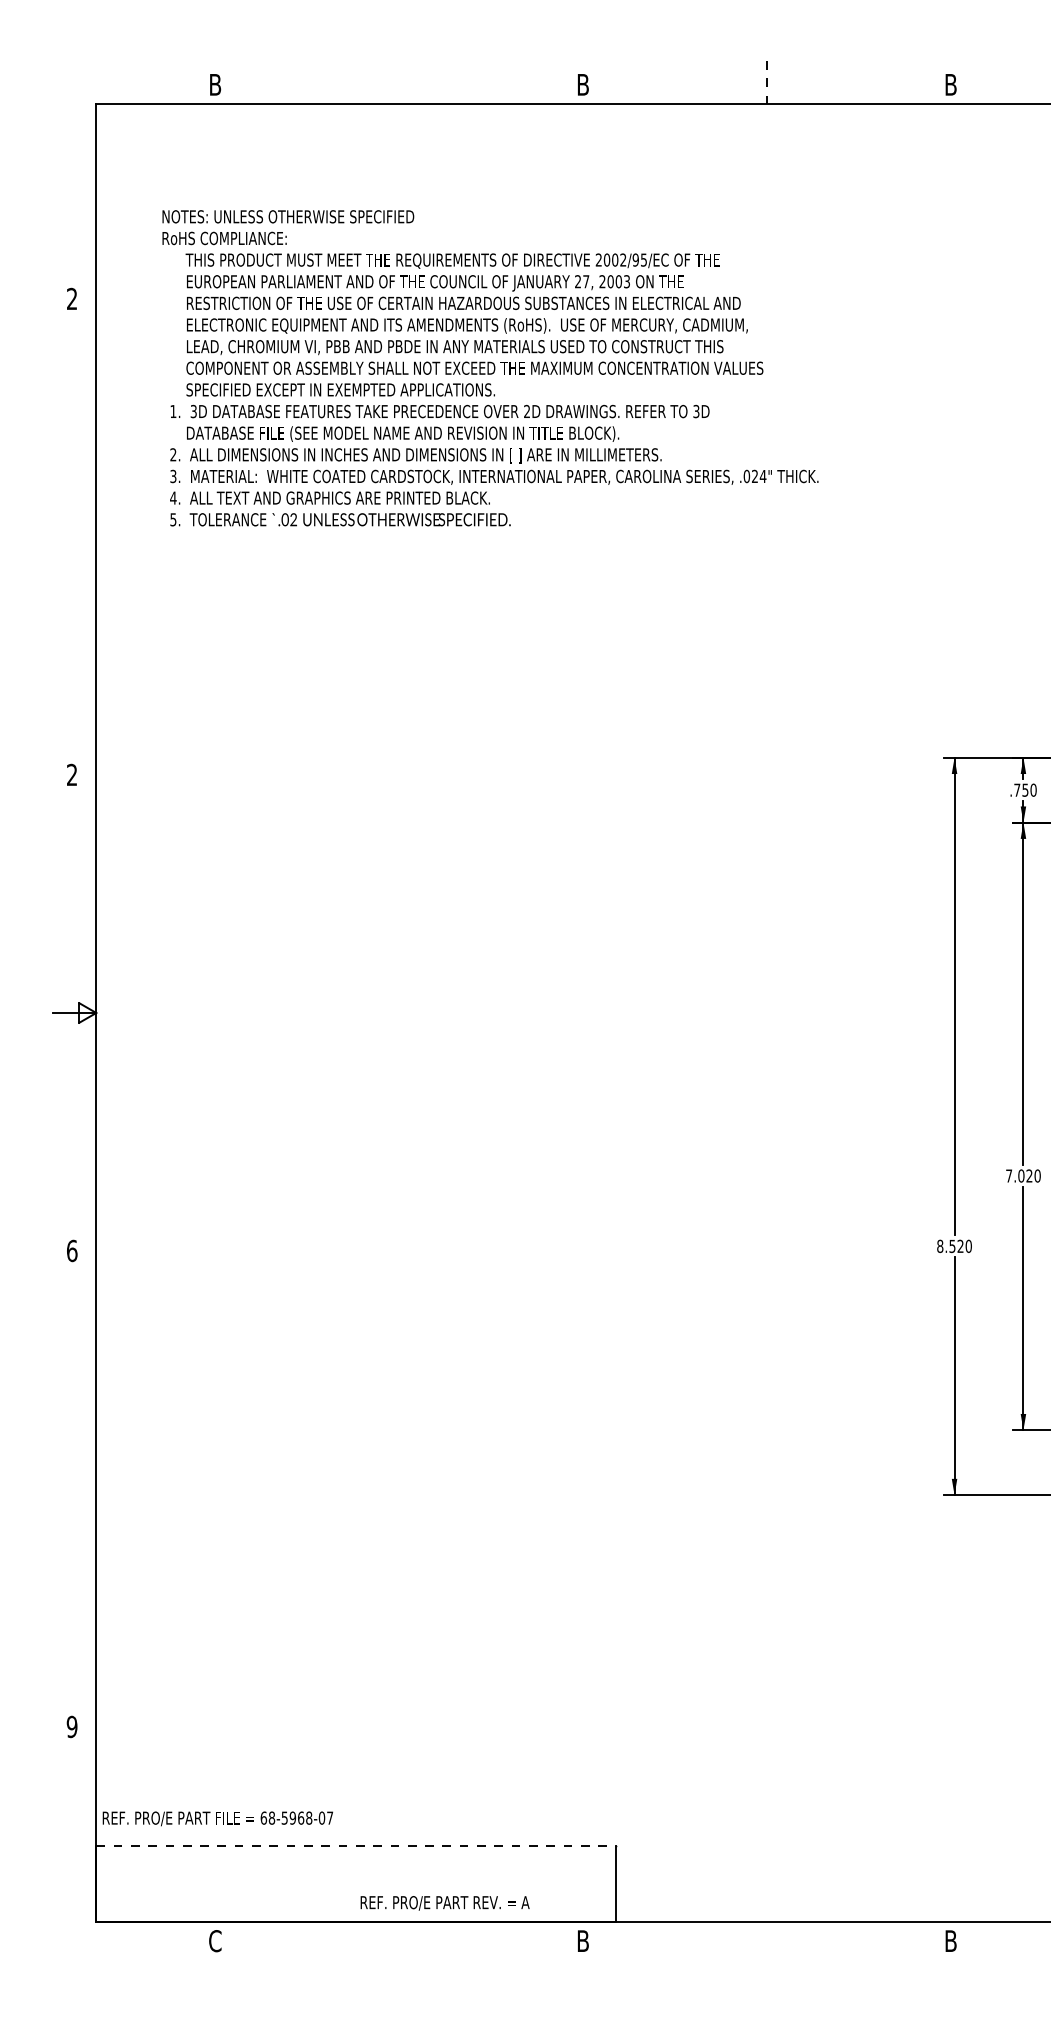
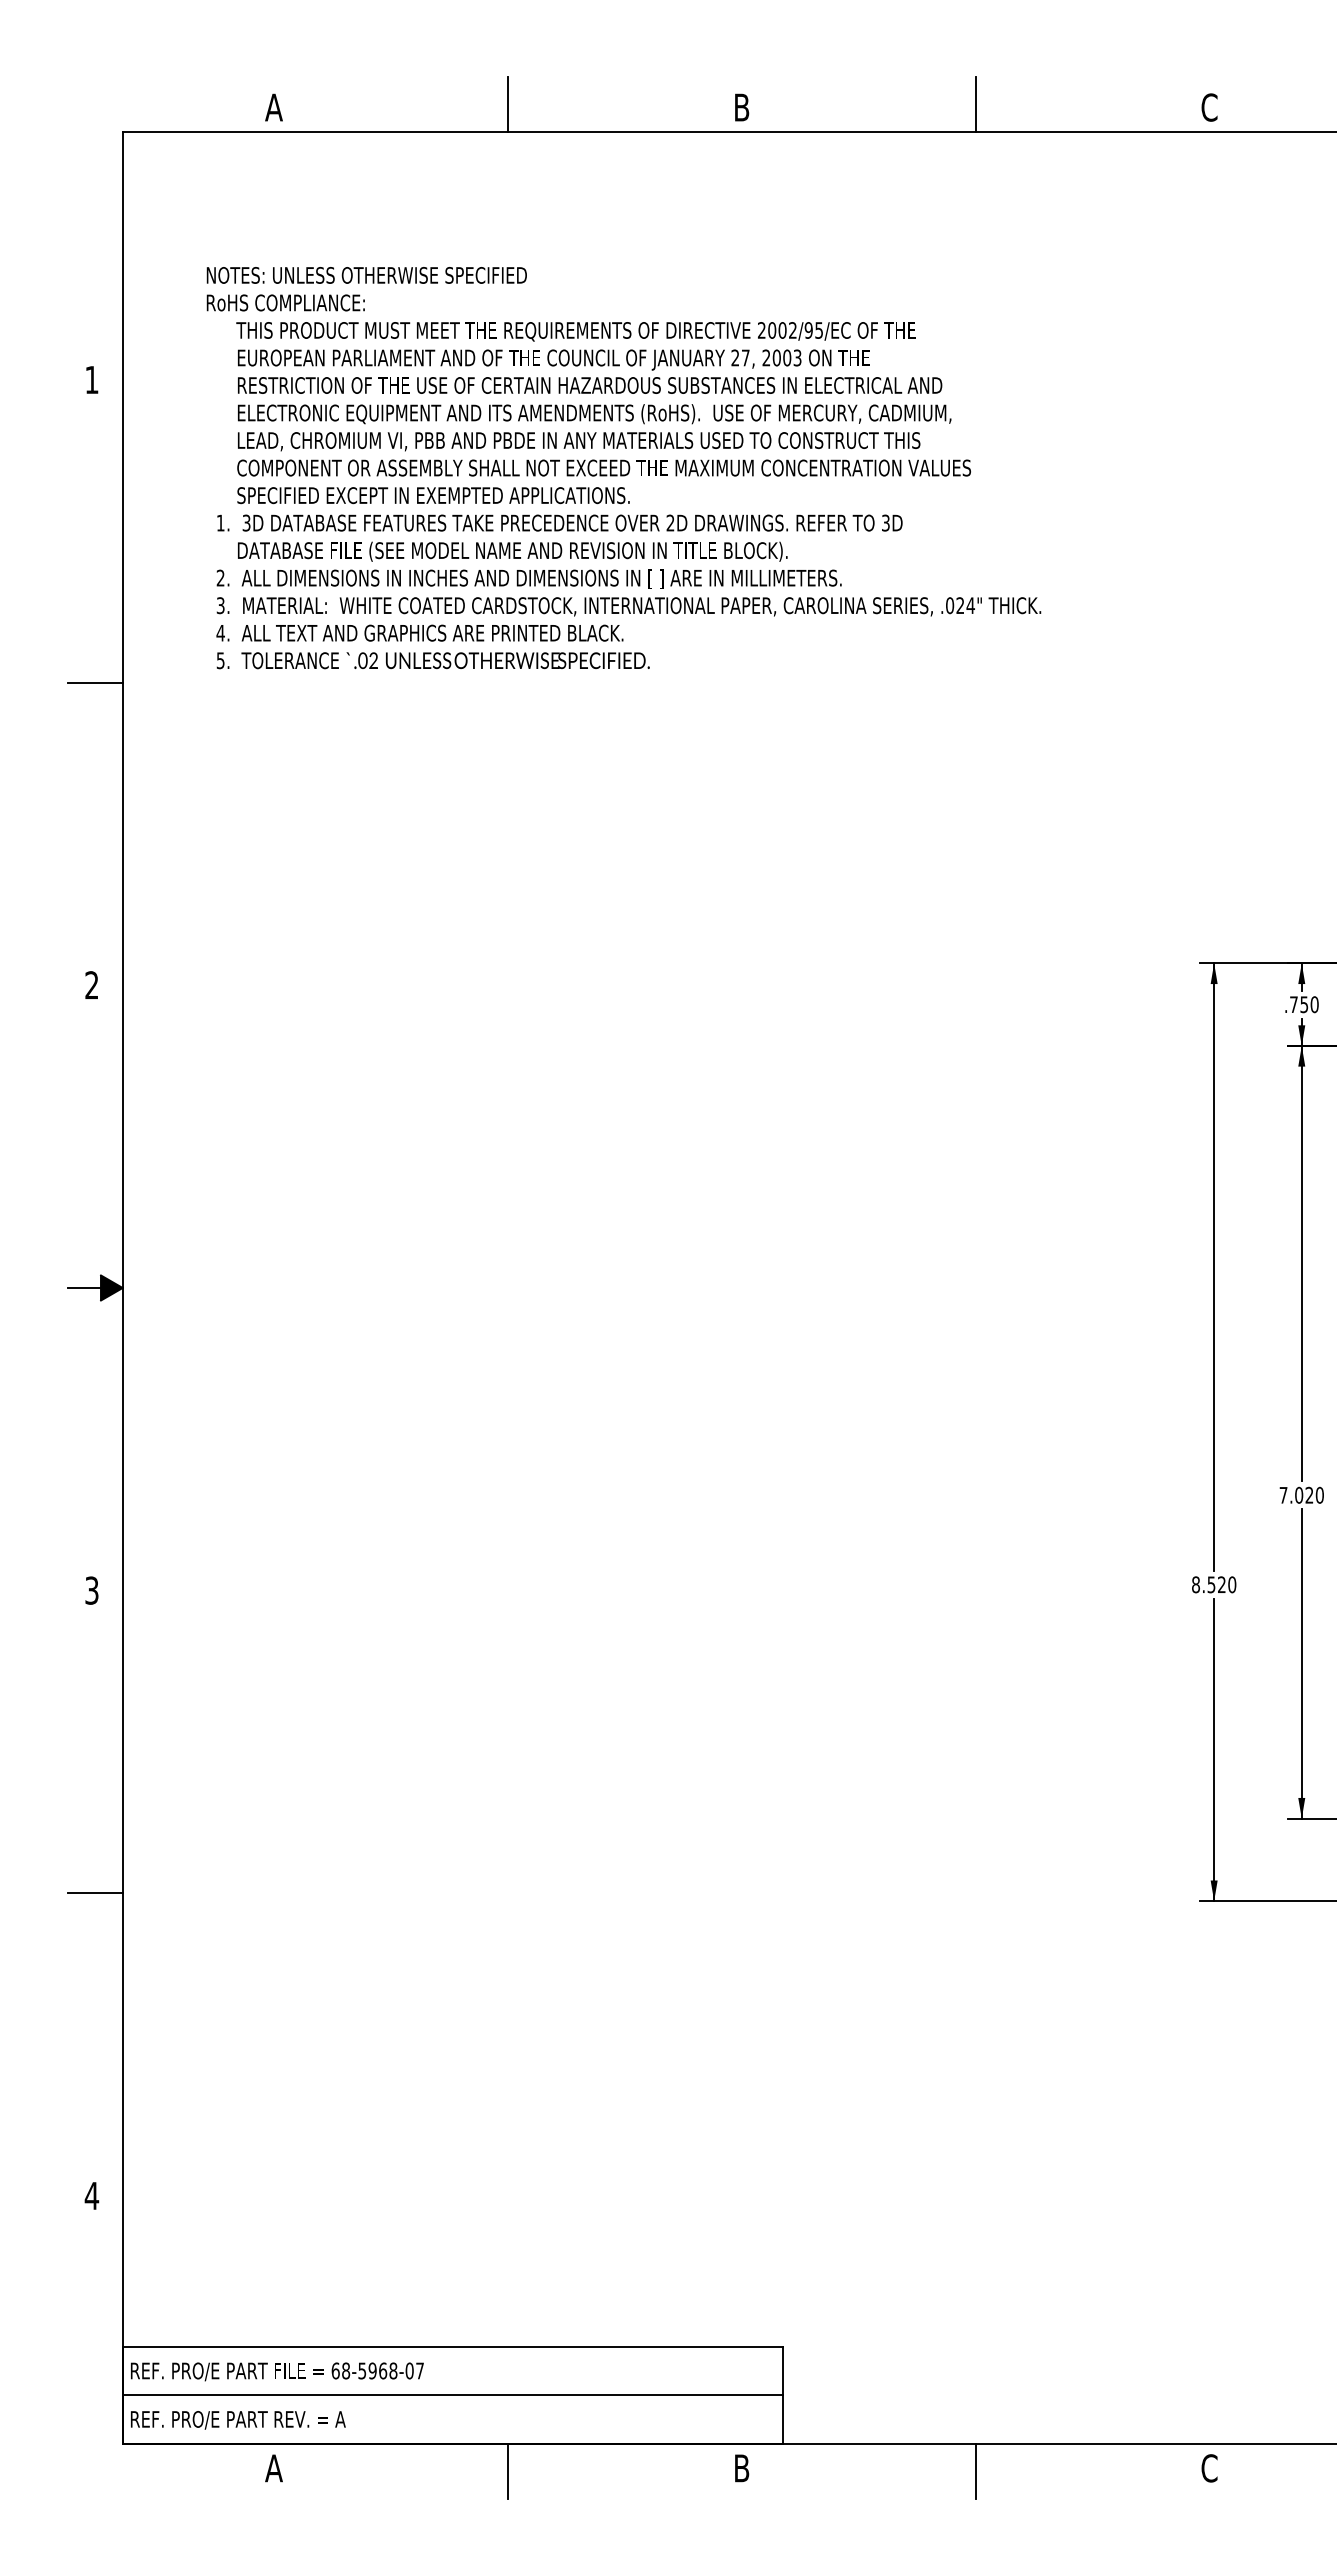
line: (398, 82) -> (507, 104), added
line: (766, 82) -> (975, 104), dashed -> solid
text: (214, 84) -> (273, 107), B -> A
text: (950, 84) -> (1209, 107), B -> C
text: (71, 298) -> (91, 379), 2 -> 1
line: (74, 536) -> (94, 682), added
fill: (87, 1012) -> (111, 1287), added
text: (71, 1250) -> (91, 1590), 6 -> 3
line: (74, 1489) -> (94, 1893), added
text: (71, 1726) -> (91, 2195), 9 -> 4
text: (218, 1818) -> (277, 2371), moved
line: (356, 1845) -> (453, 2346), dashed -> solid
line: (355, 1883) -> (452, 2395), added
text: (445, 1903) -> (238, 2420), moved
text: (214, 1941) -> (273, 2468), C -> A
text: (950, 1941) -> (1209, 2468), B -> C
line: (398, 1942) -> (507, 2470), added
line: (766, 1942) -> (975, 2470), added

